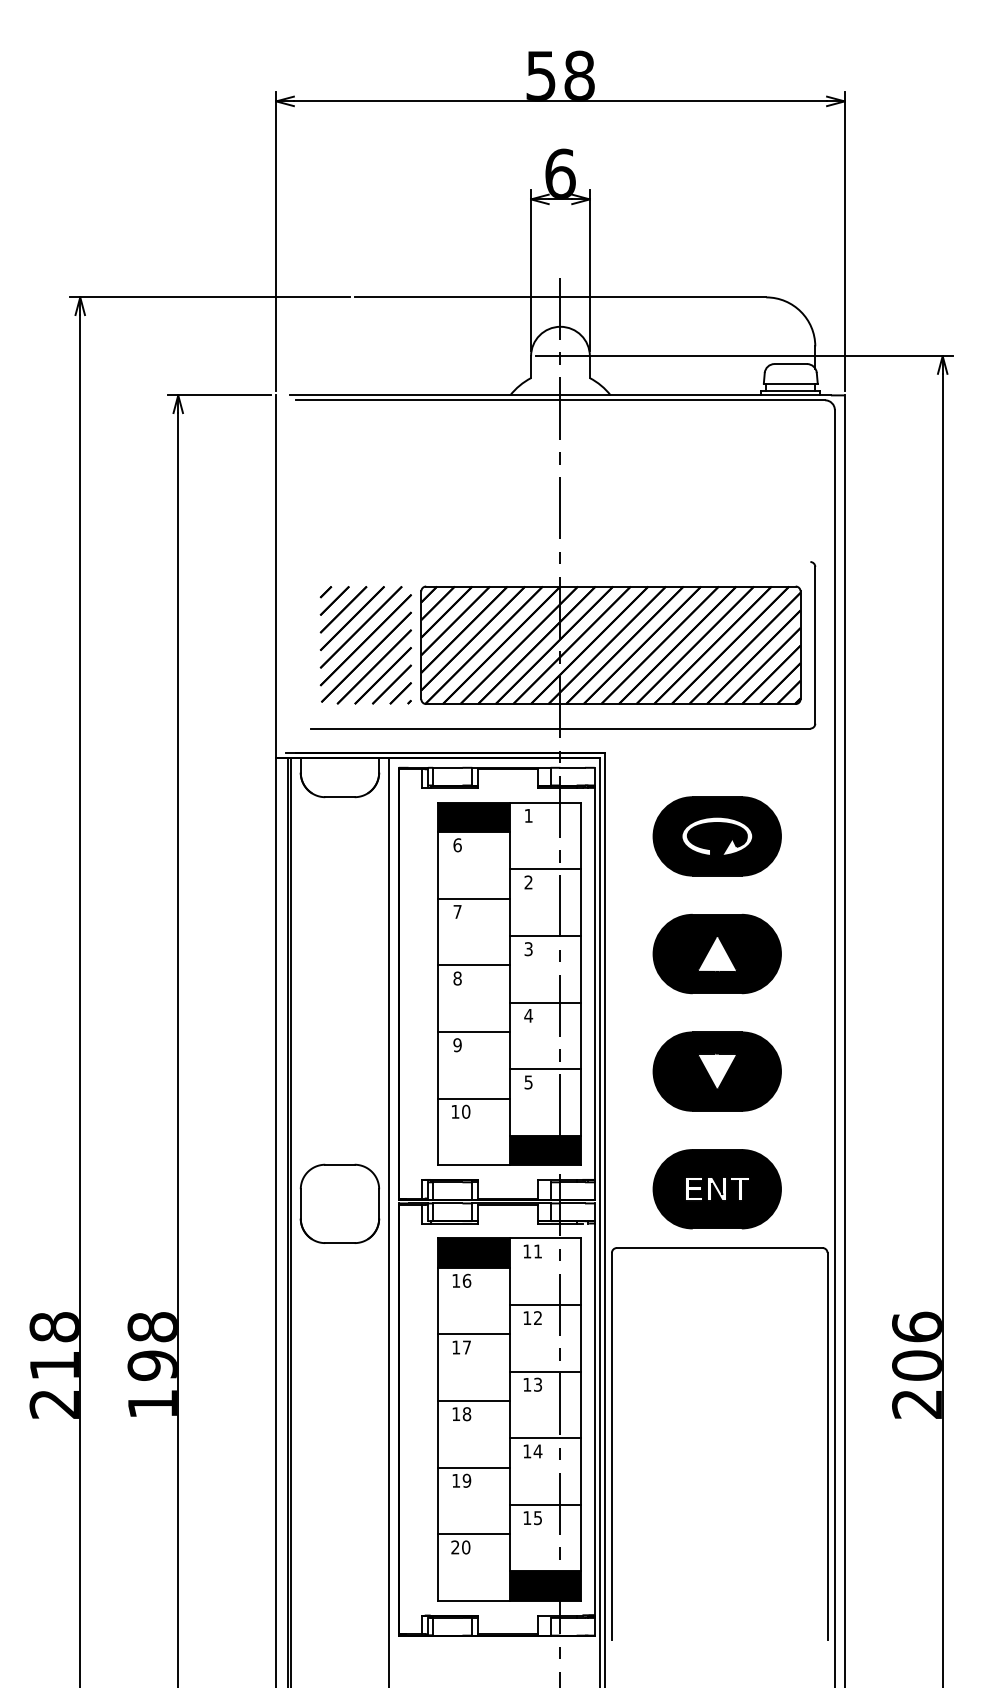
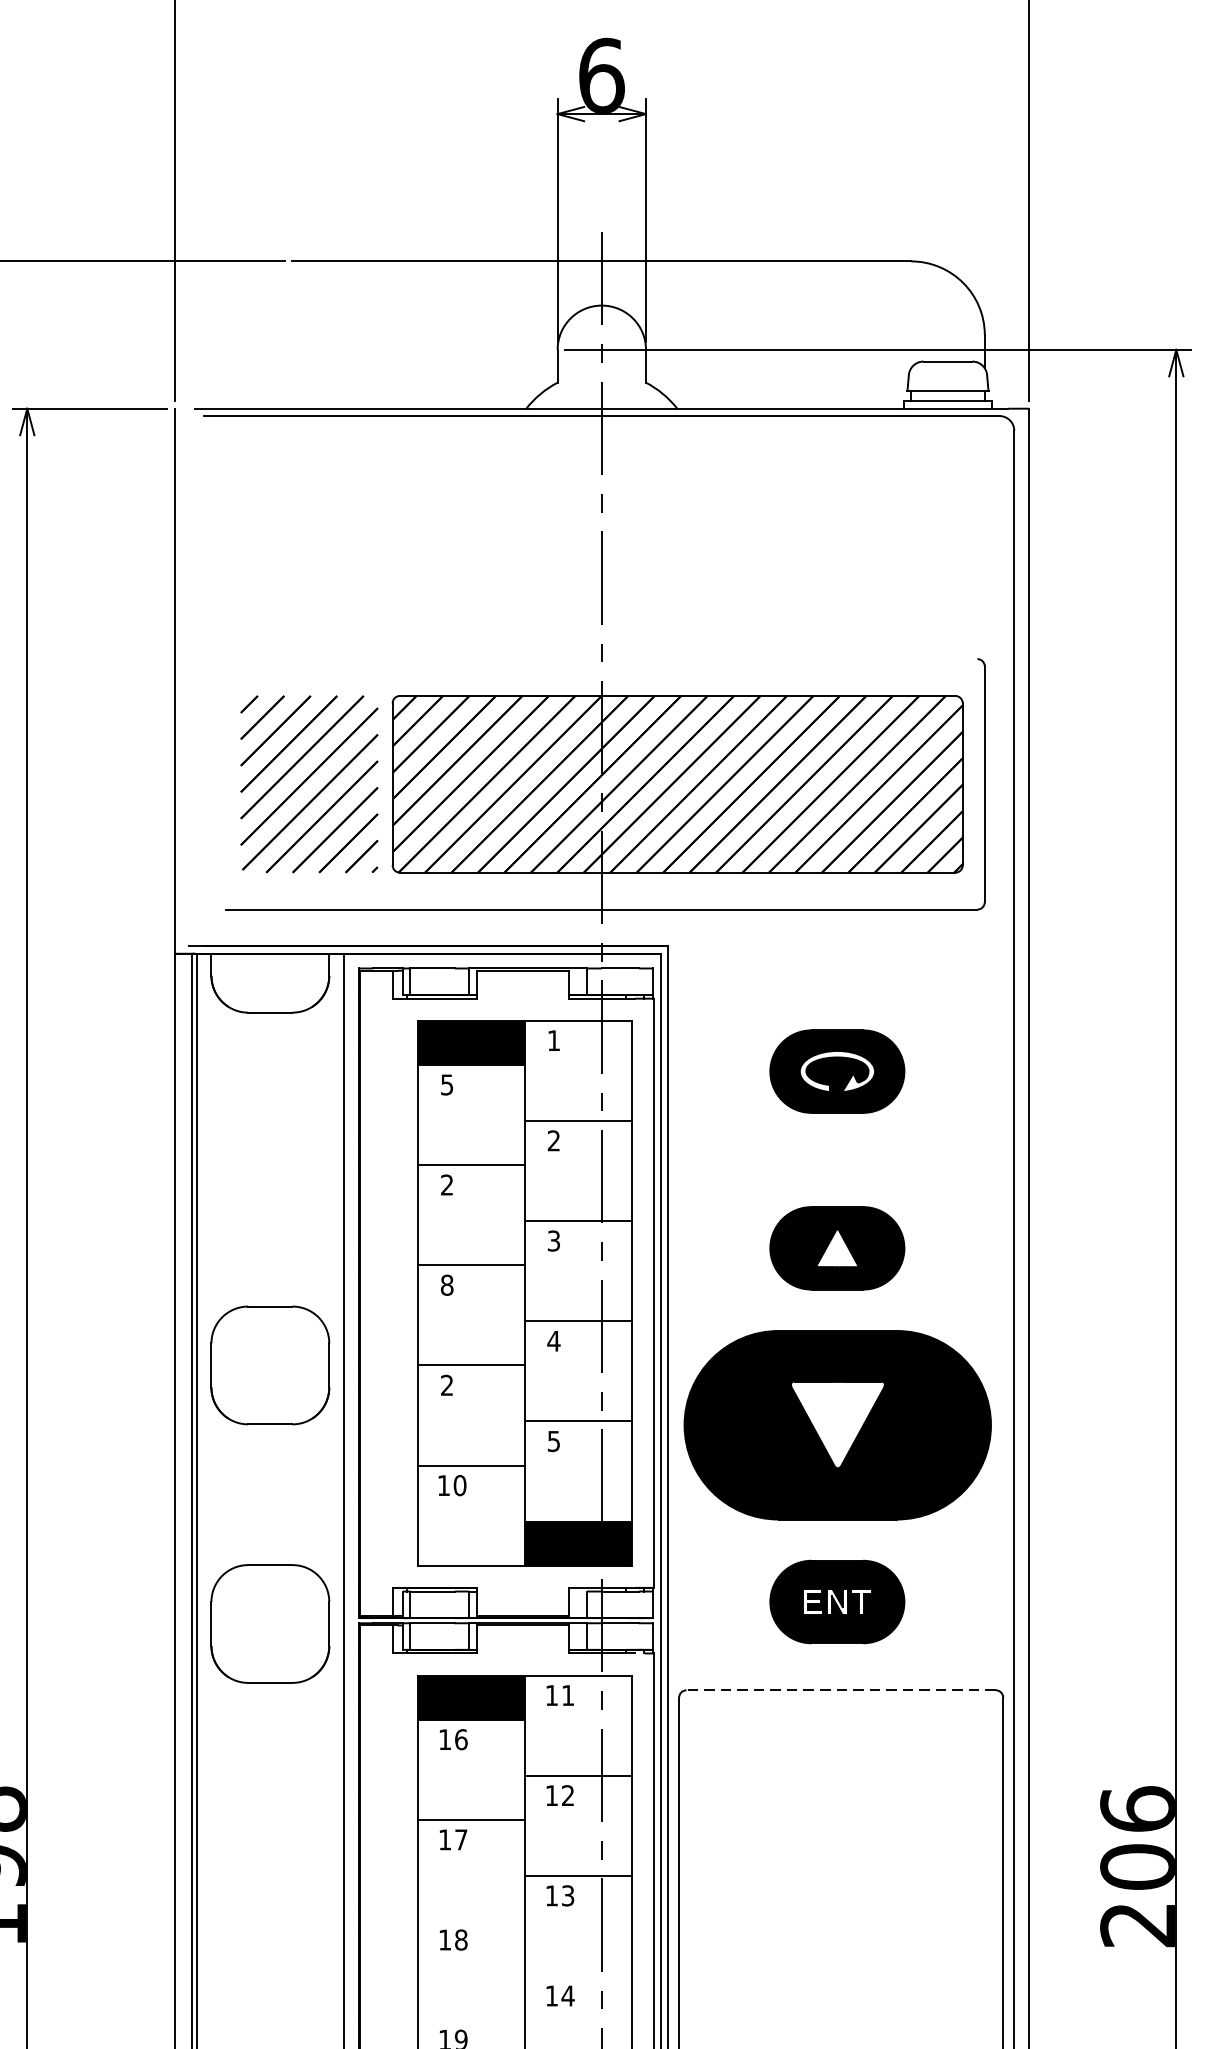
part: (716, 836) -> (836, 1071), size x0.7
text: (457, 845) -> (447, 1085), 6 -> 5
text: (457, 911) -> (447, 1184), 7 -> 2
part: (716, 953) -> (836, 1247), size x0.7
part: (339, 1031) -> (269, 1364), added
text: (457, 1045) -> (447, 1385), 9 -> 2
part: (716, 1071) -> (836, 1424), size x1.6
part: (716, 1189) -> (836, 1602), size x0.7
line: (719, 1248) -> (840, 1690), solid -> dashed
line: (473, 1400) -> (471, 1919), removed
line: (544, 1438) -> (577, 1976), removed
line: (473, 1467) -> (471, 2020), removed

